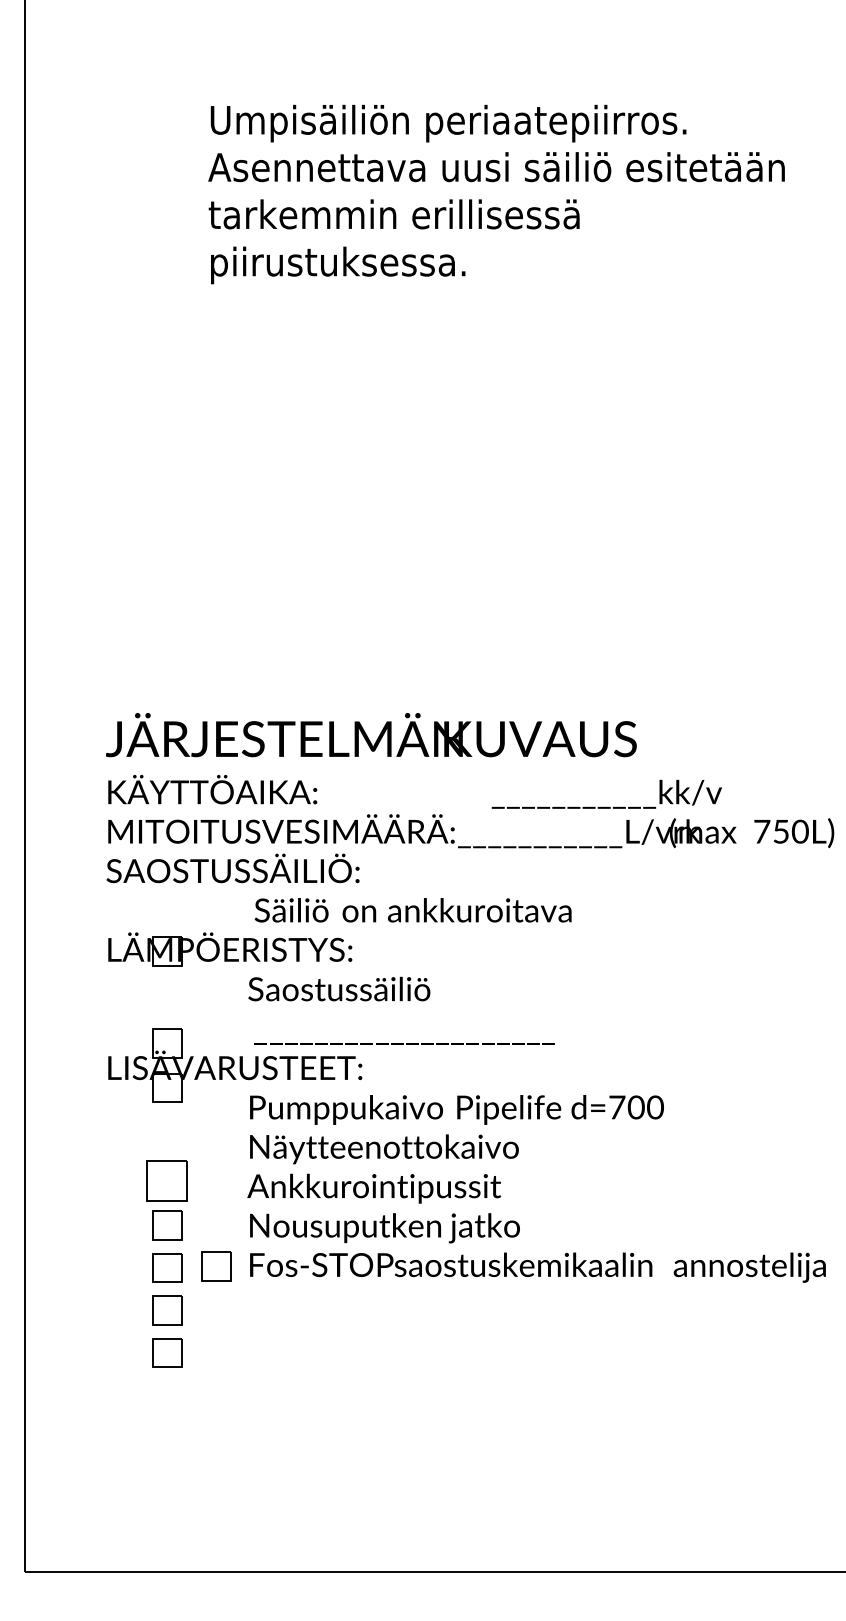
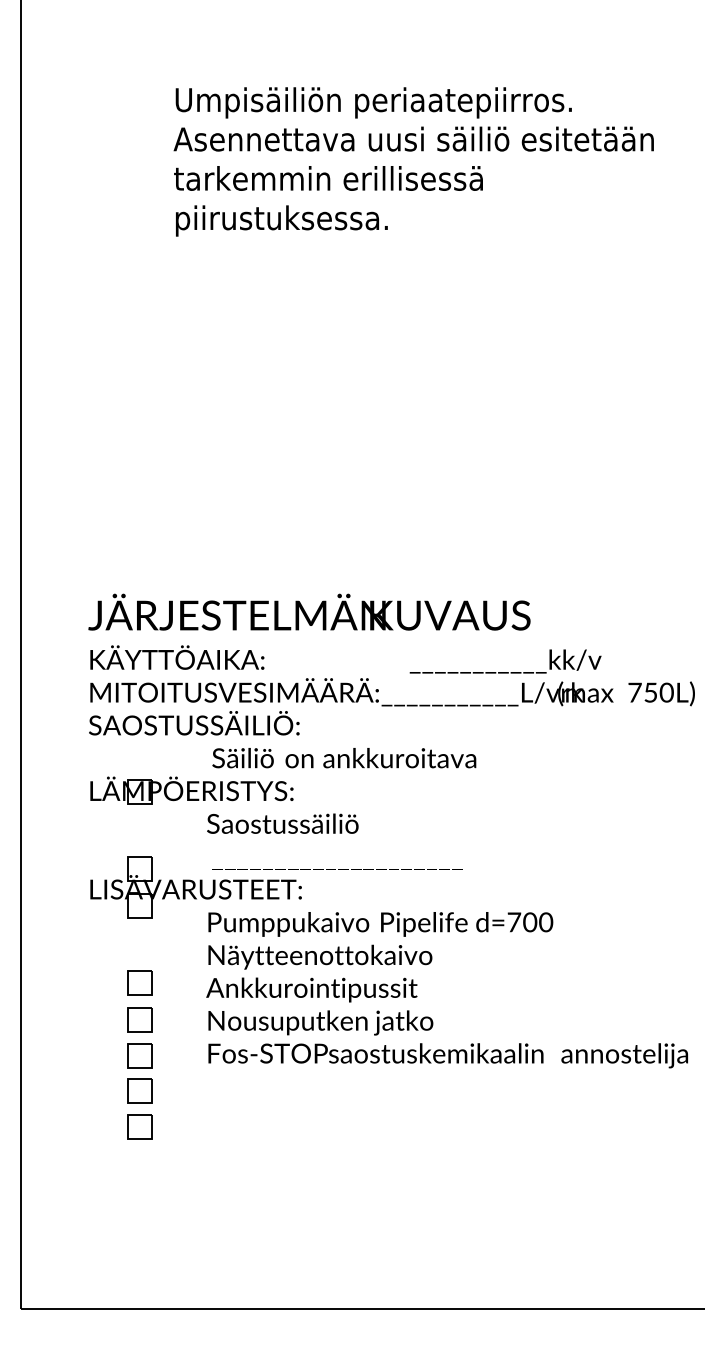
part: (167, 1179) -> (139, 982), size x0.71
part: (216, 1266) -> (180, 1054), removed

